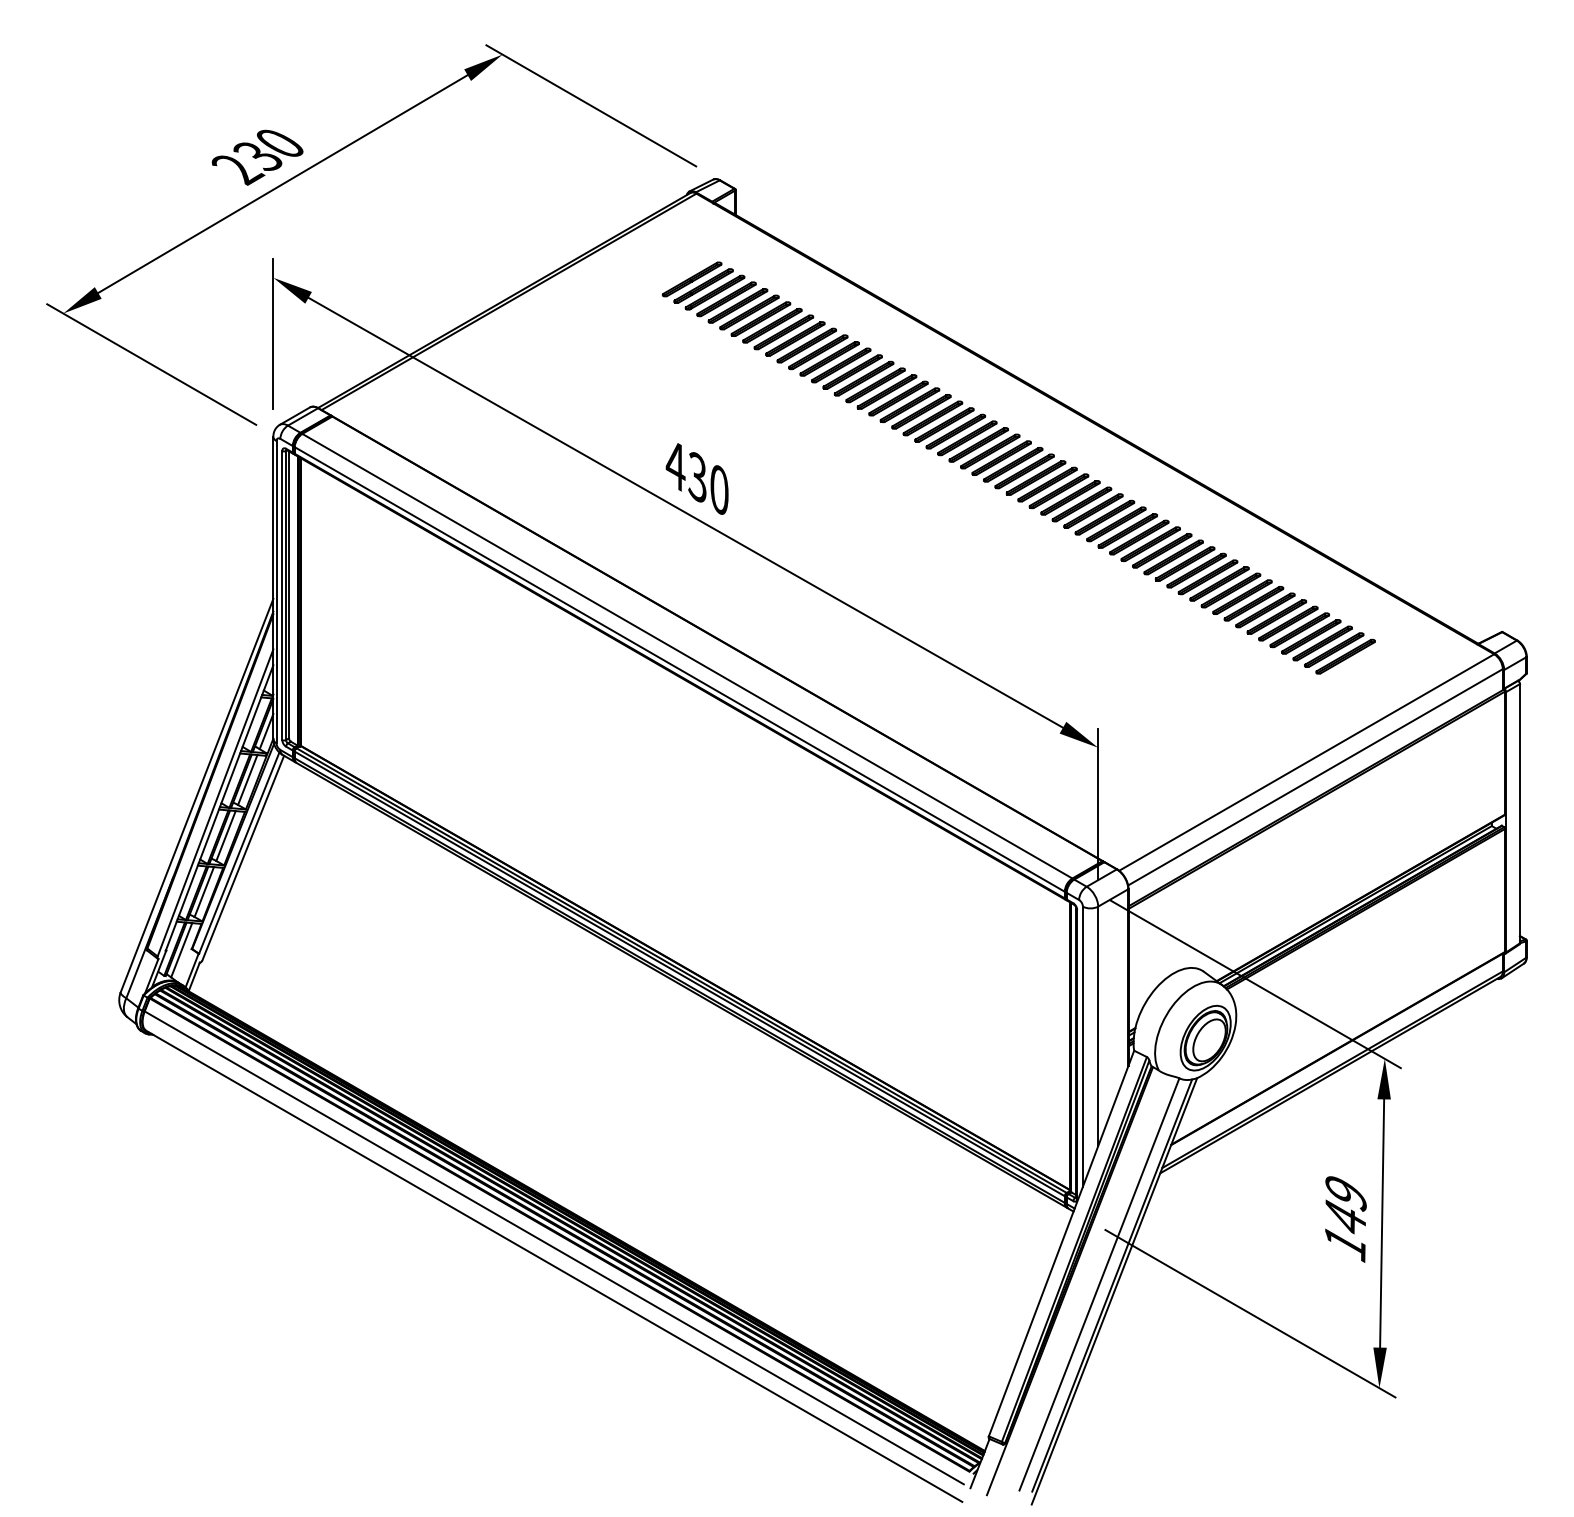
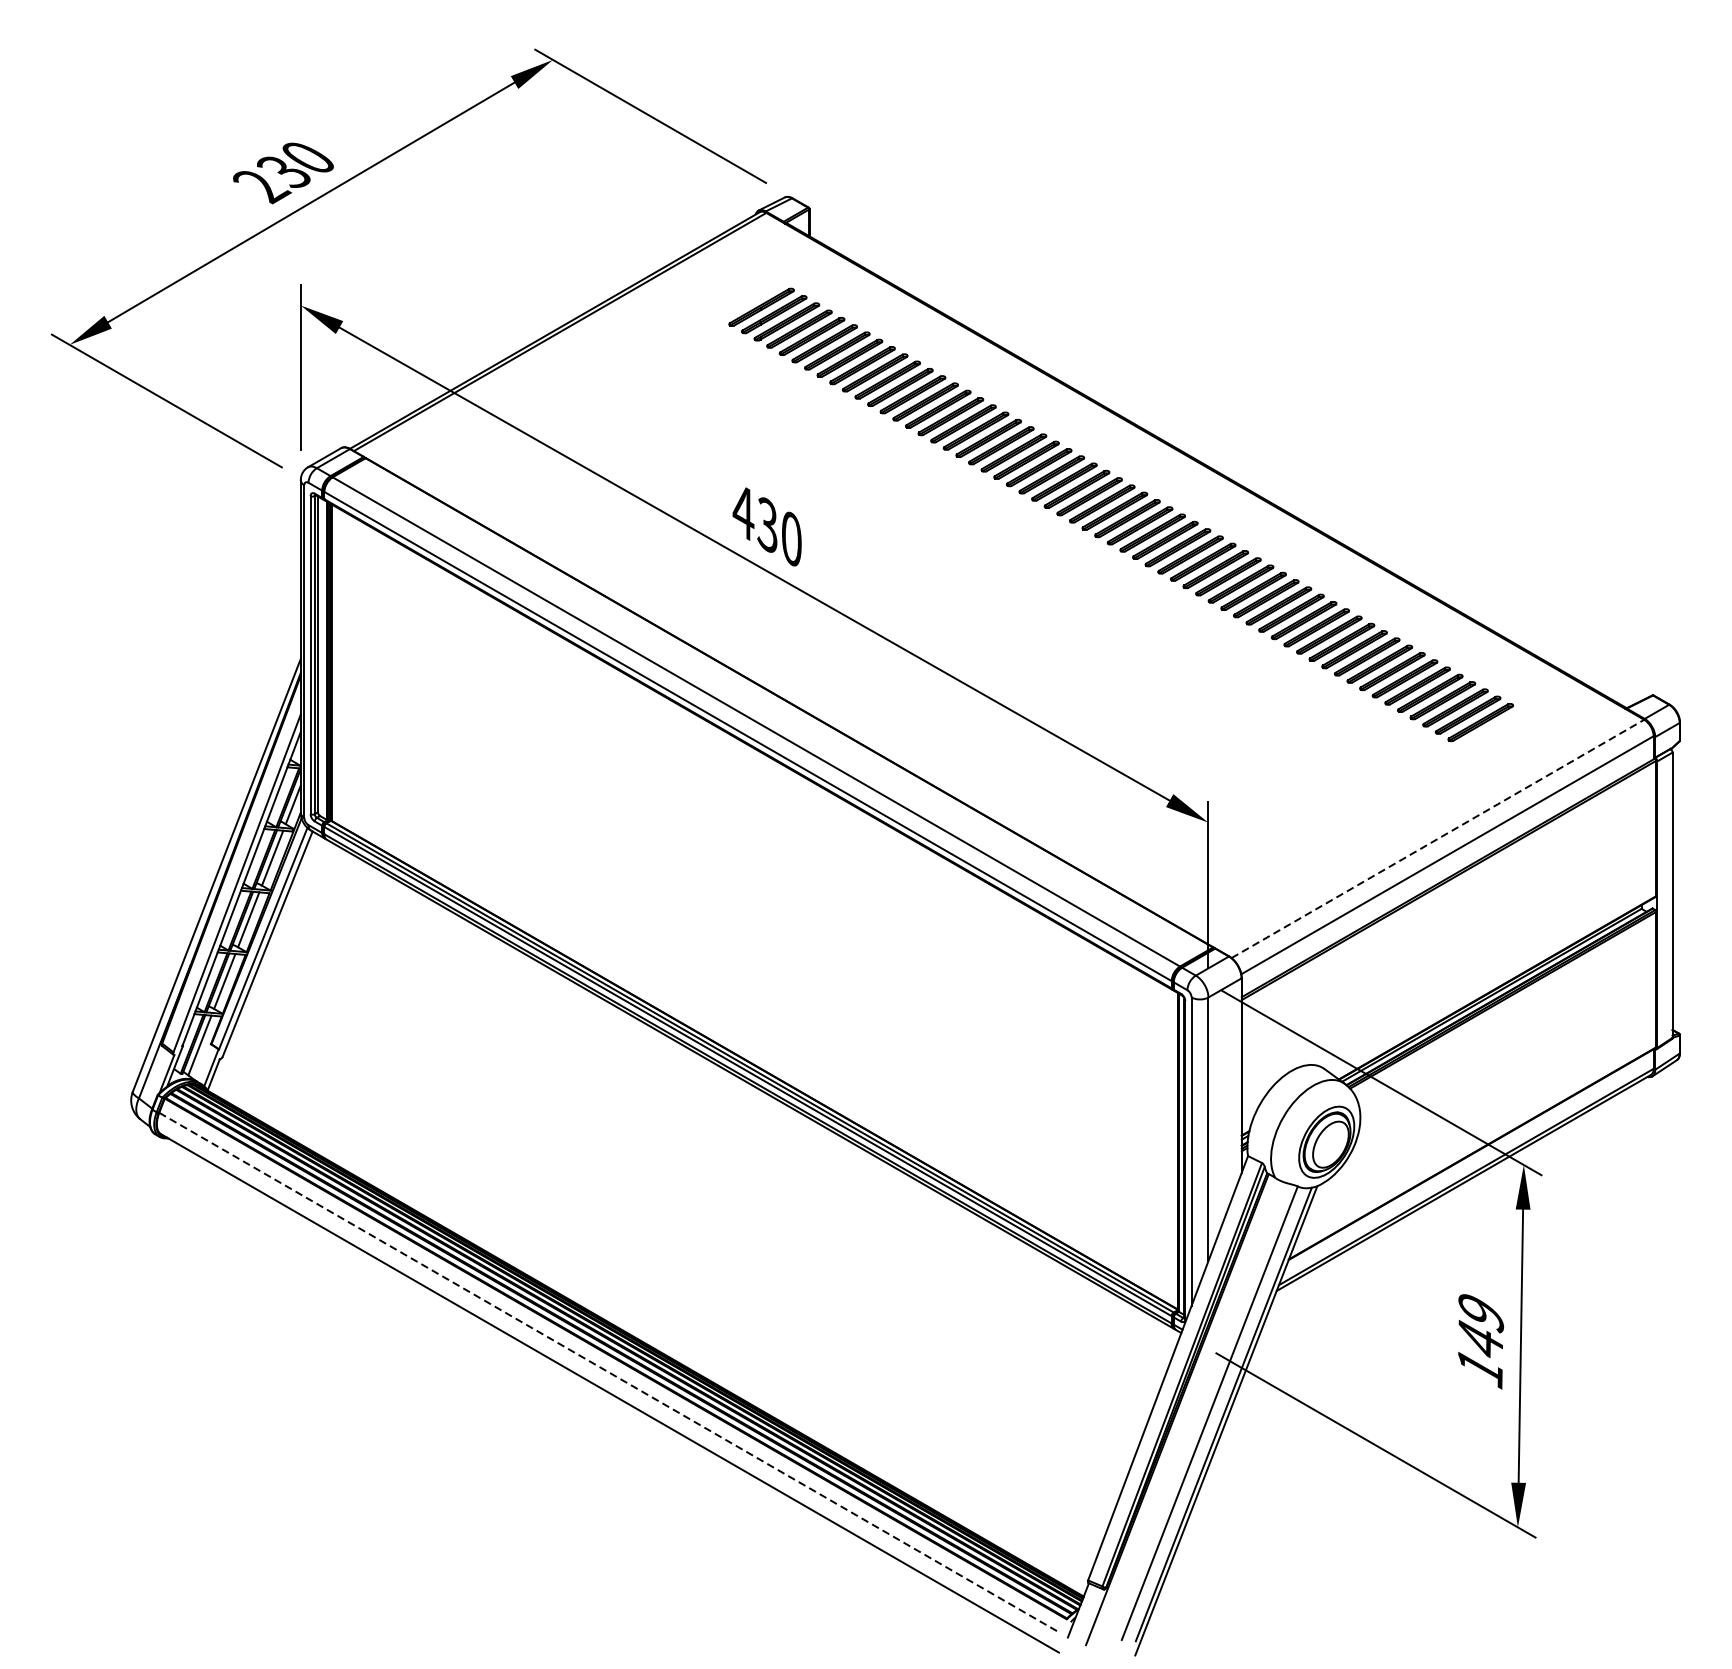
line: (1307, 762) -> (1438, 838), solid -> dashed
line: (554, 1247) -> (610, 1372), solid -> dashed

